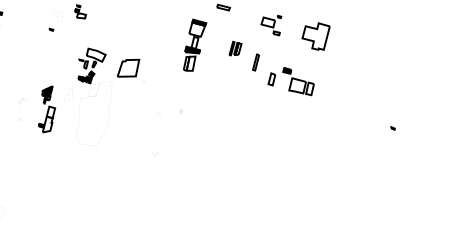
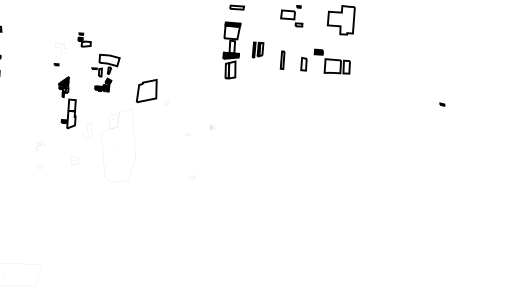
part: (193, 45) -> (231, 50), moved
part: (90, 65) -> (105, 72), moved
part: (291, 80) -> (325, 61), moved
part: (47, 109) -> (67, 102), moved

